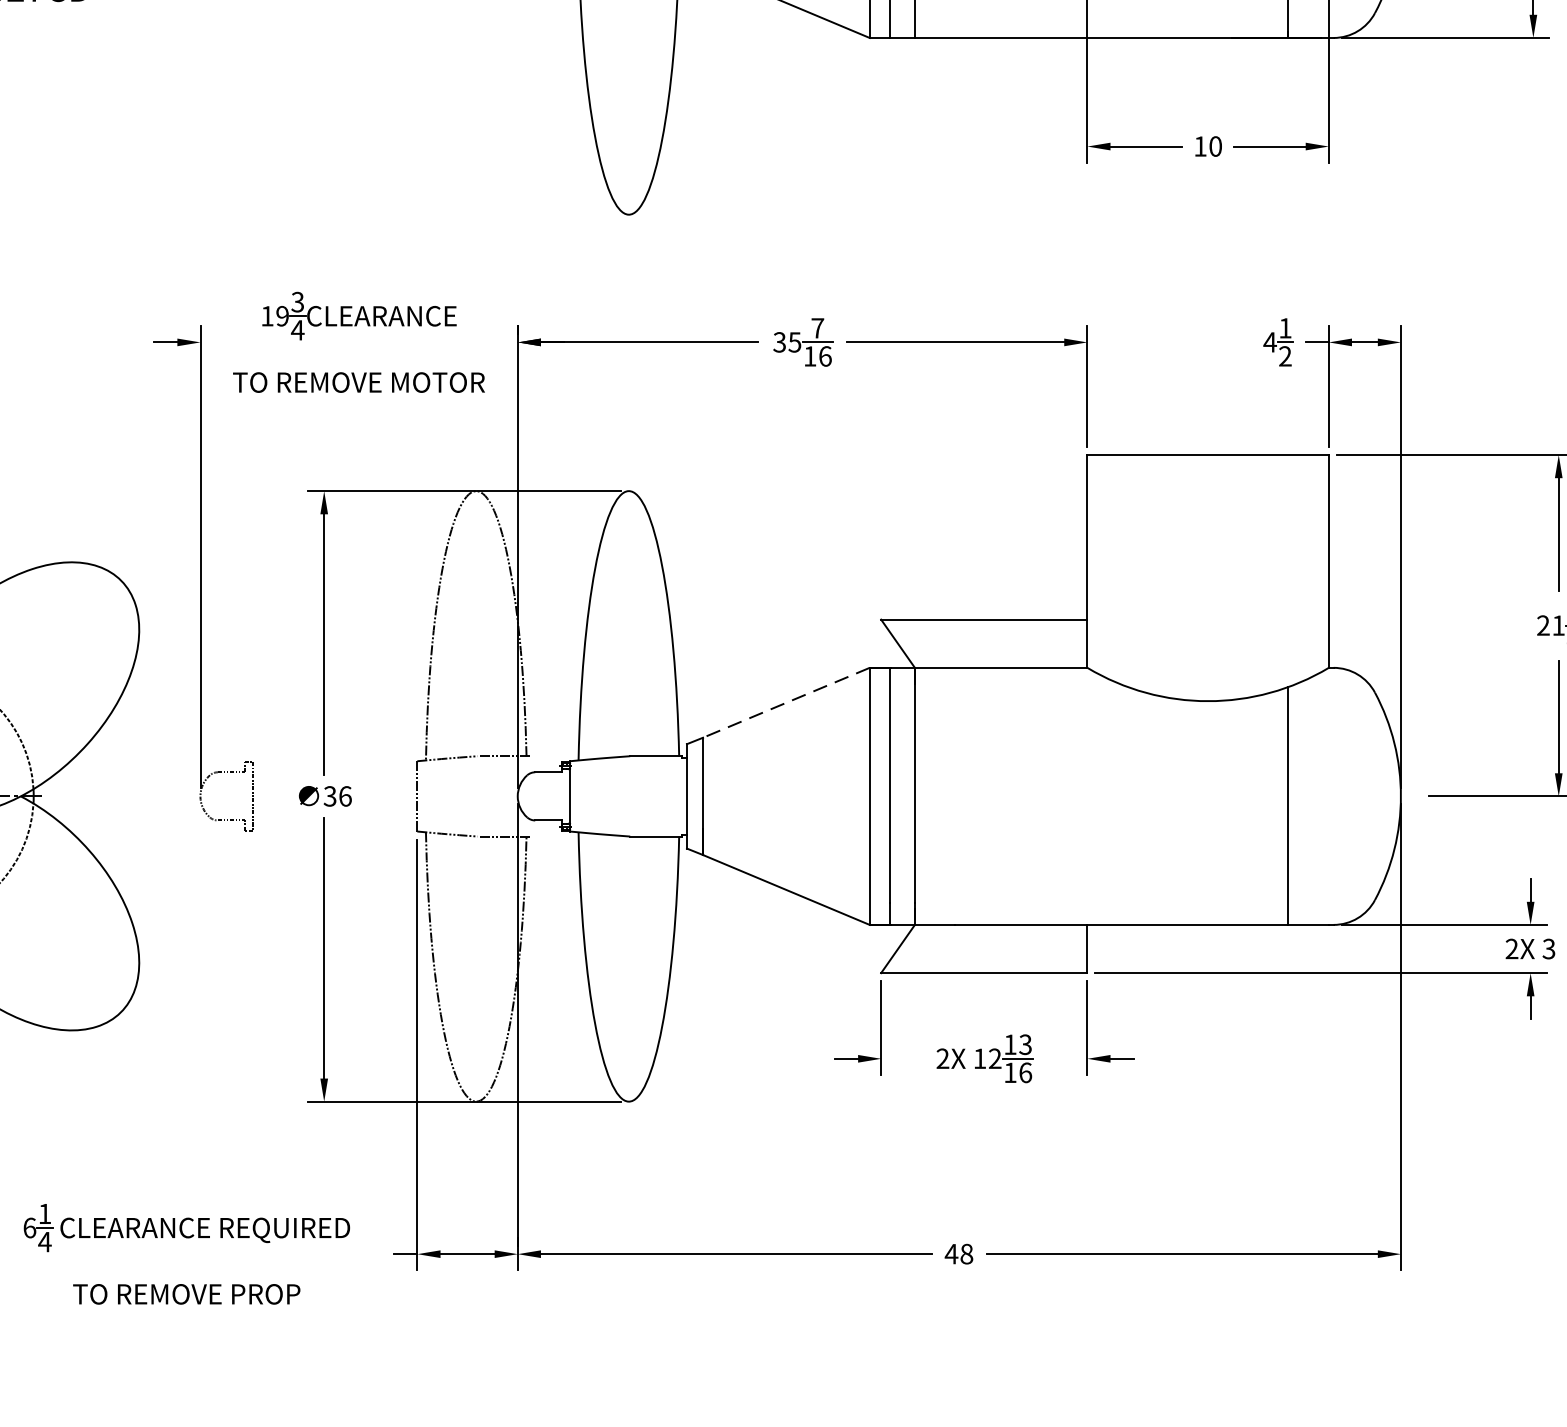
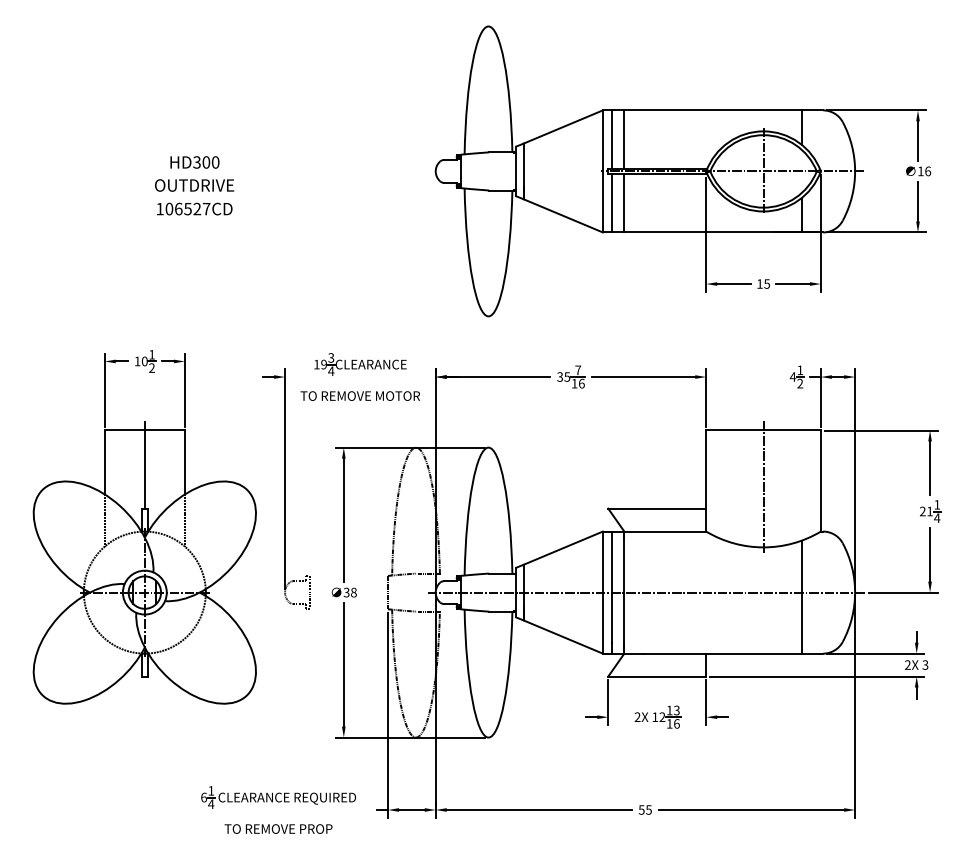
text: (1216, 145) -> (767, 283), 10 -> 15
line: (1207, 575) -> (763, 487), added
line: (786, 703) -> (563, 548), dashed -> solid
text: (344, 796) -> (353, 592), 36 -> 38
line: (961, 796) -> (646, 592), added
text: (957, 1253) -> (644, 809), 48 -> 55

